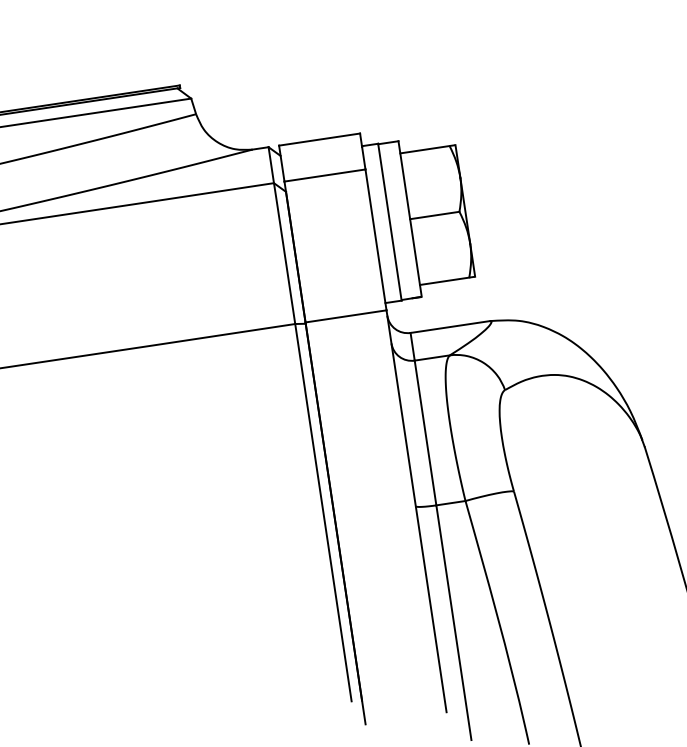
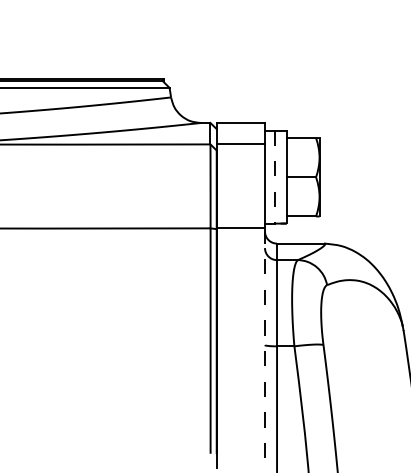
line: (389, 222) -> (274, 177), solid -> dashed
line: (415, 512) -> (264, 348), solid -> dashed

